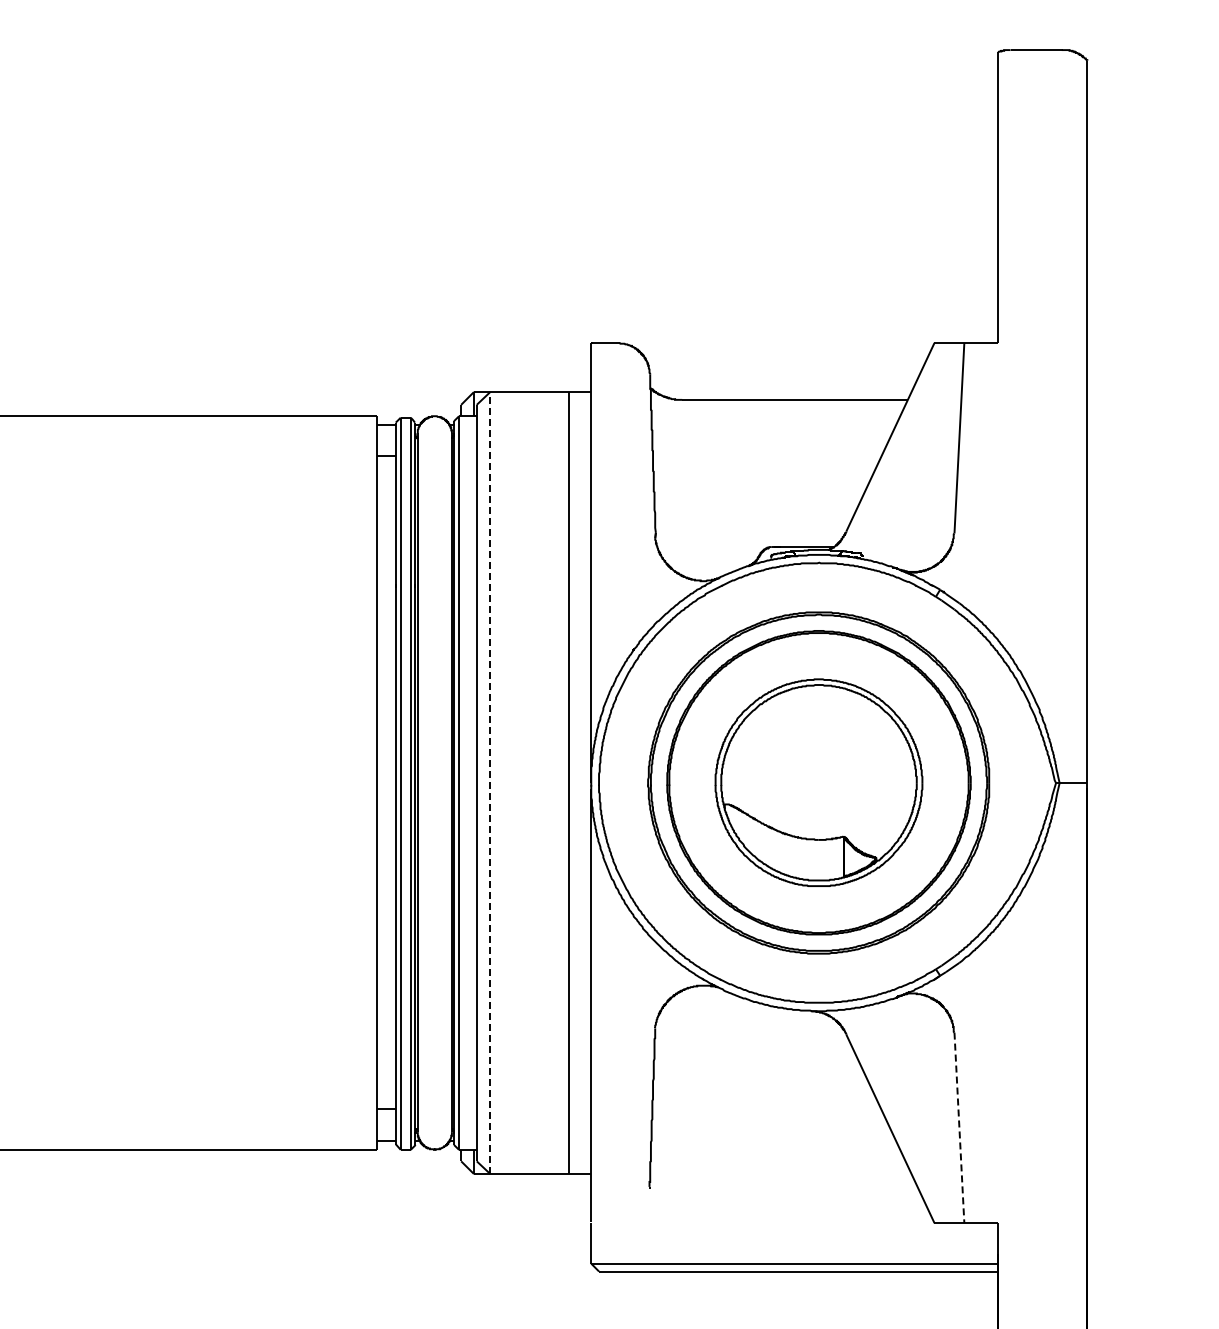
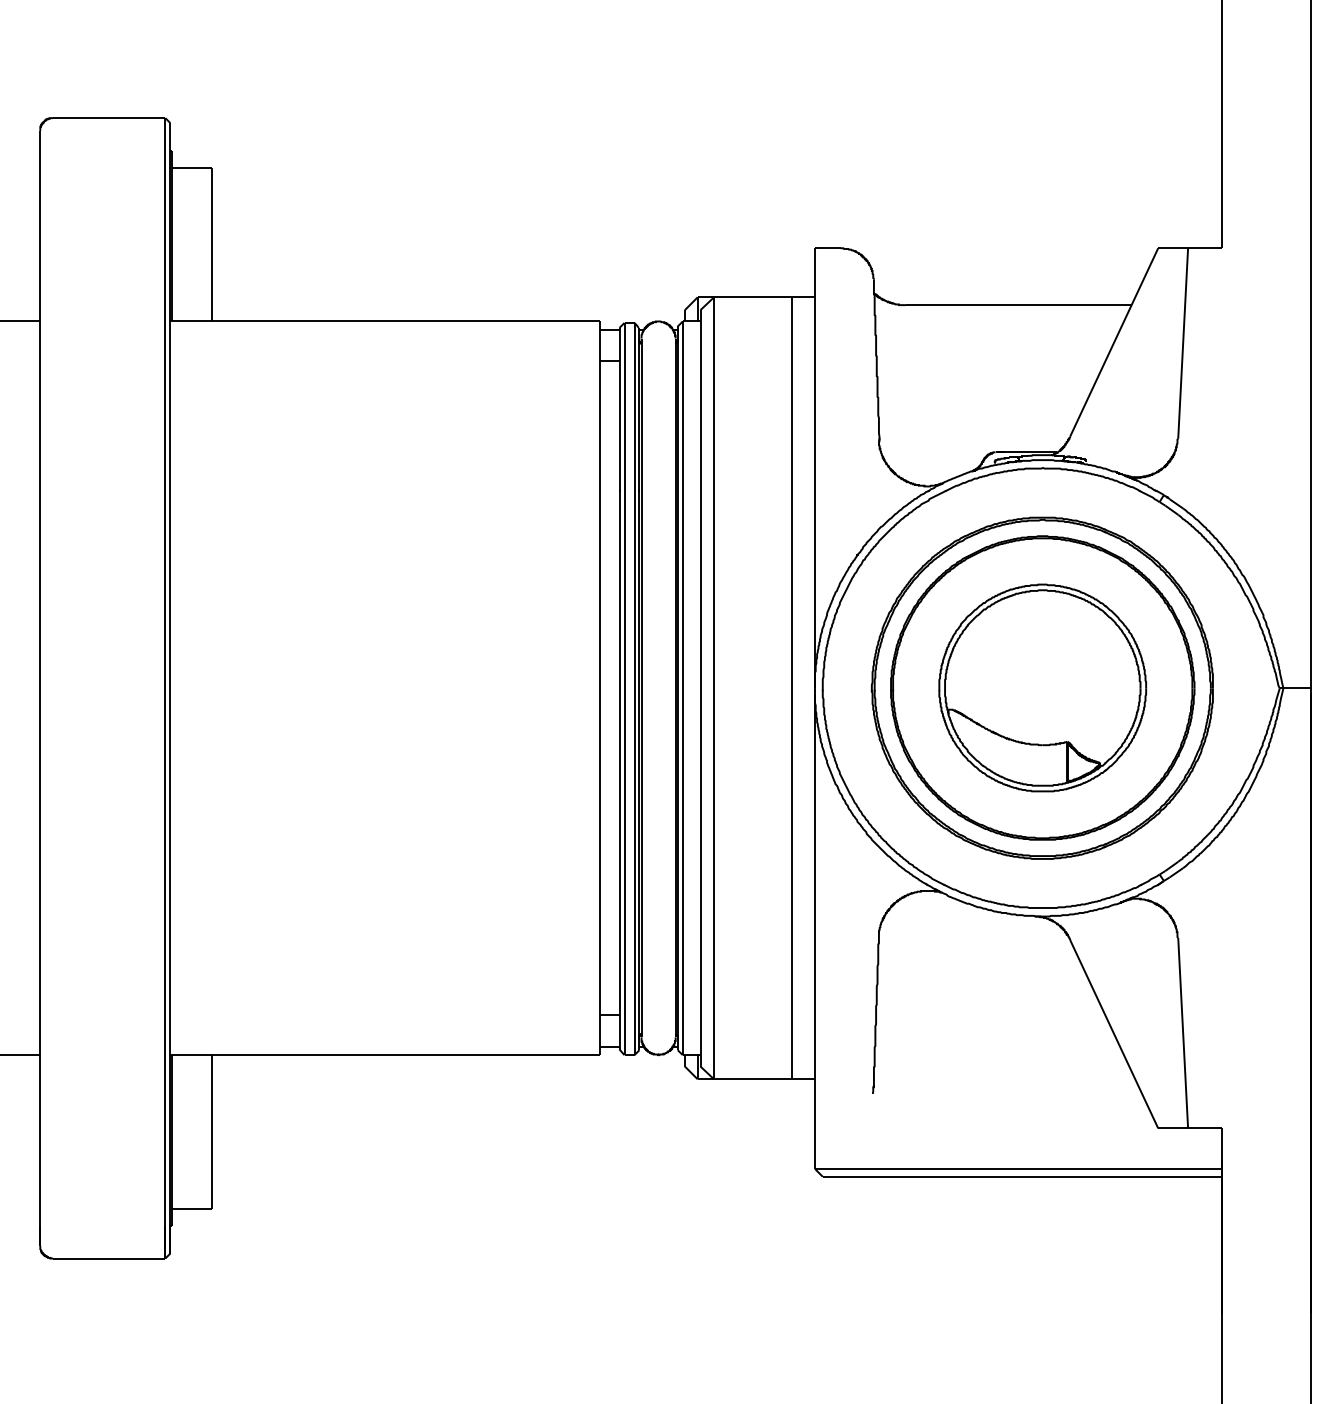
line: (490, 783) -> (714, 688), dashed -> solid
line: (959, 1128) -> (1183, 1033), dashed -> solid

